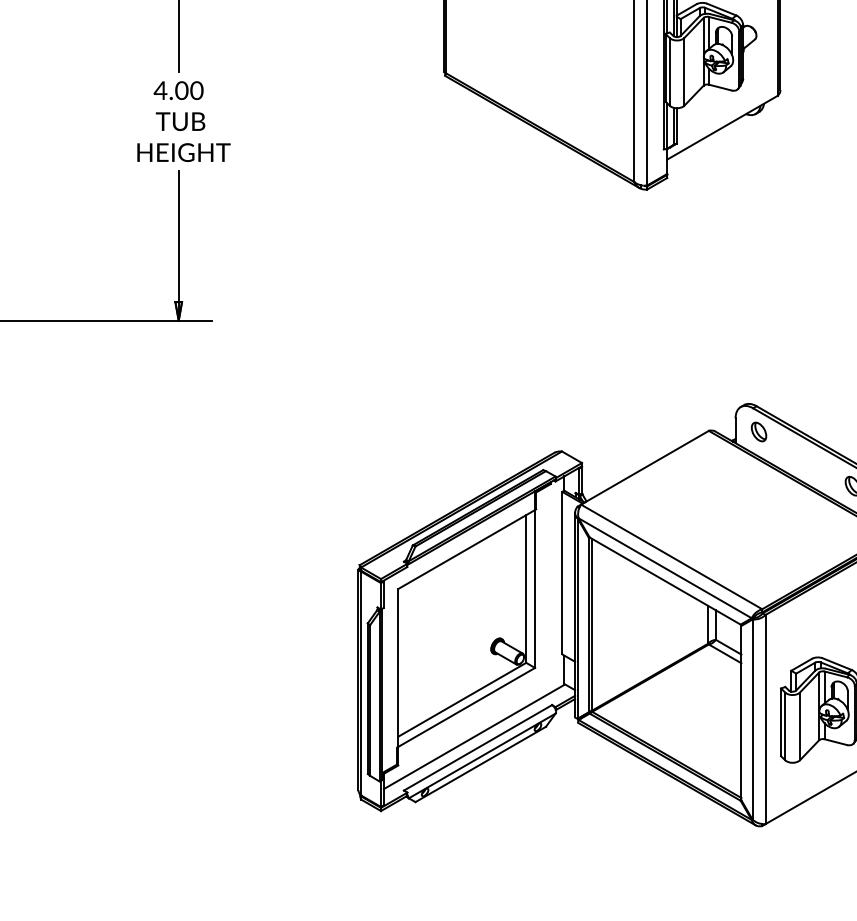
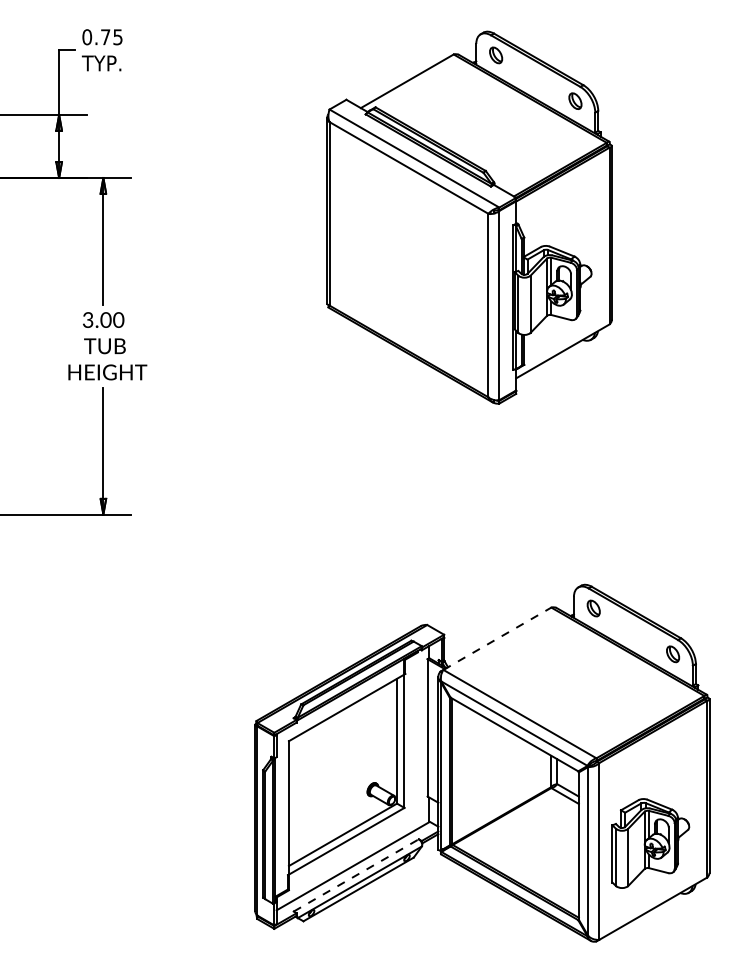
text: (159, 89) -> (87, 319), 4.00 -> 3.00
line: (645, 467) -> (497, 638), solid -> dashed
line: (478, 747) -> (356, 875), solid -> dashed

